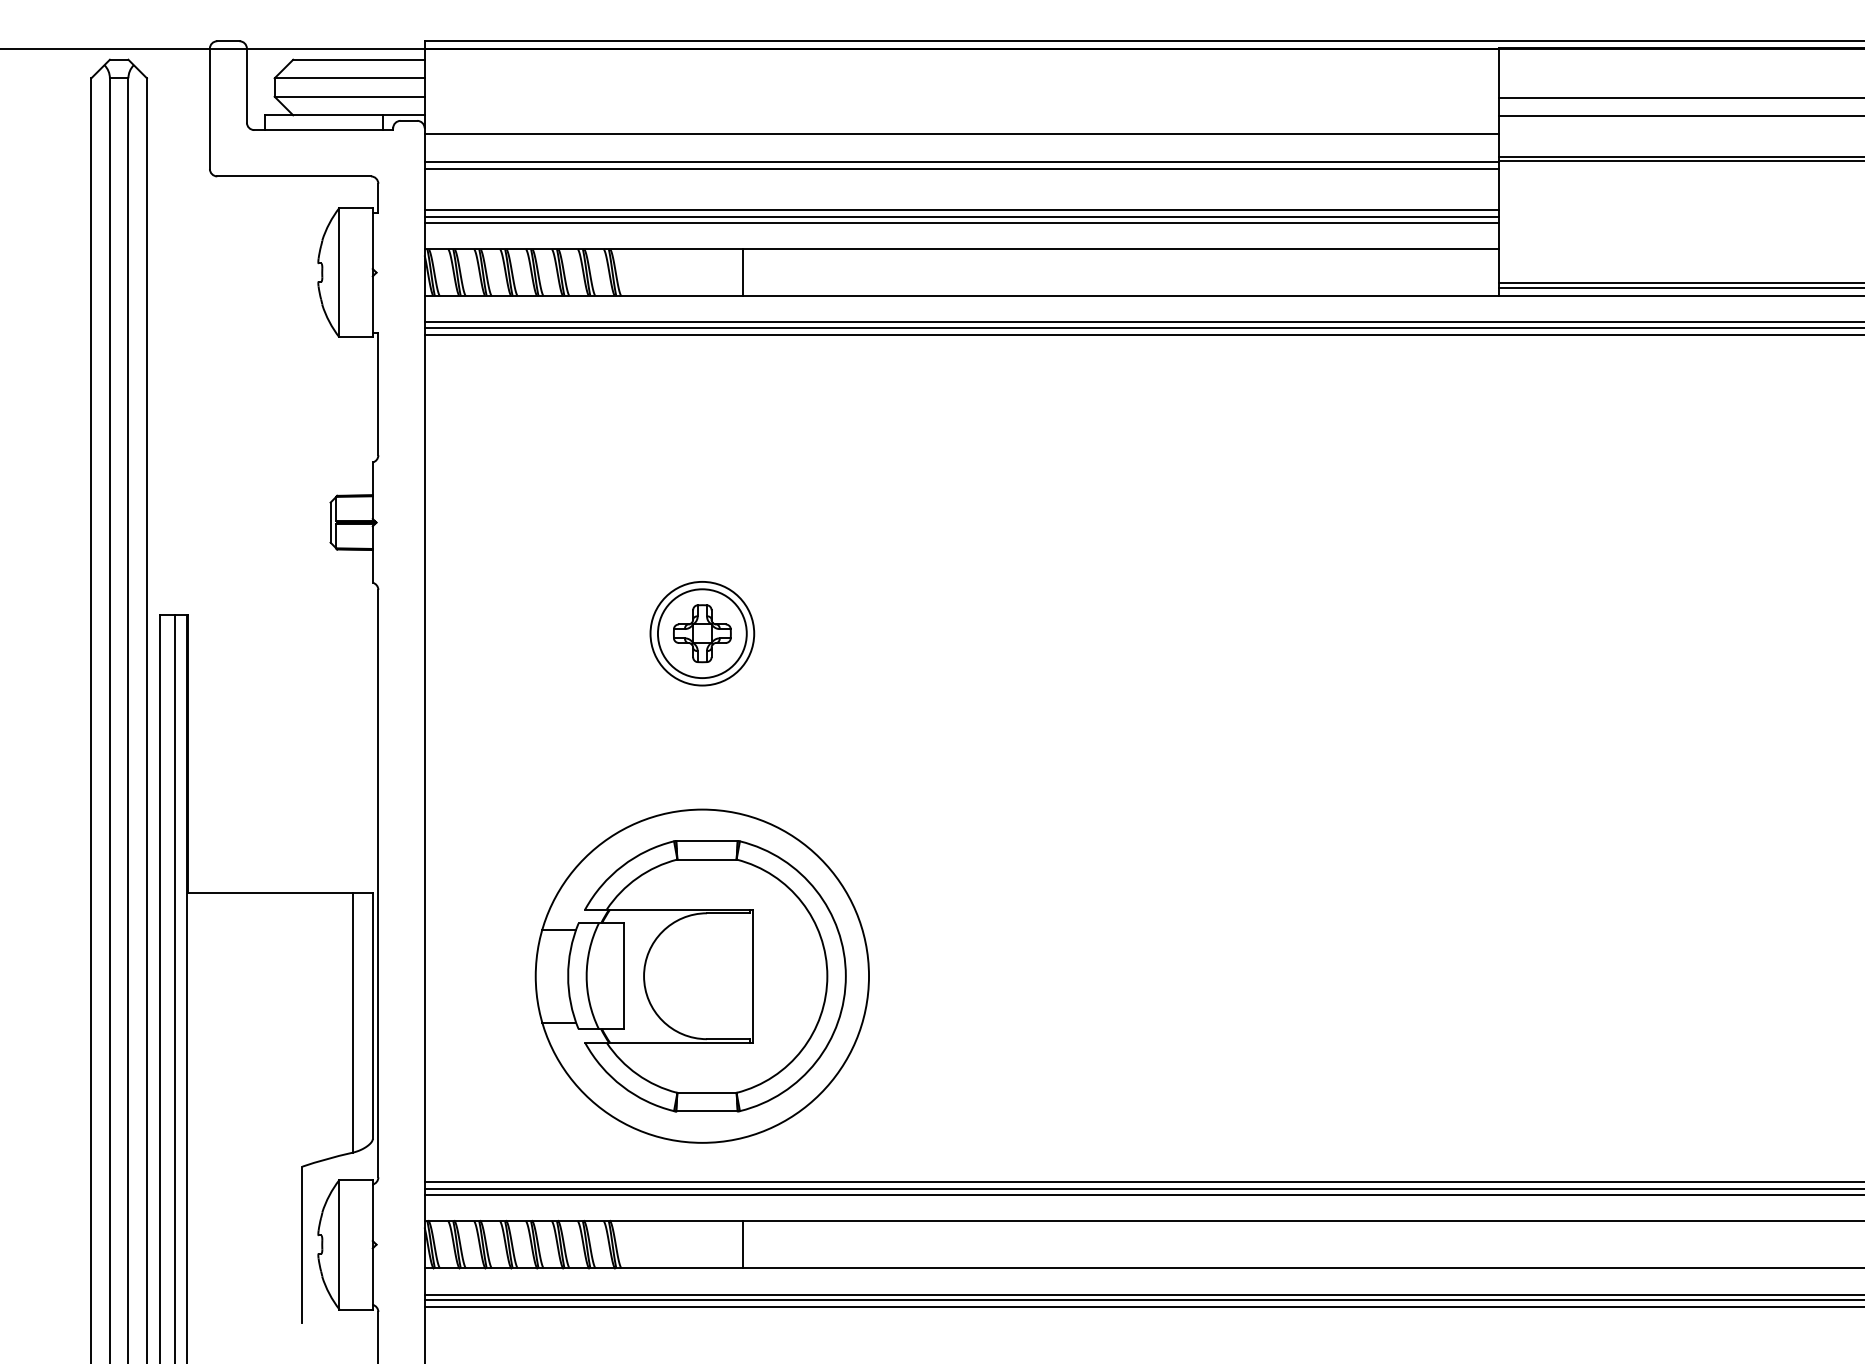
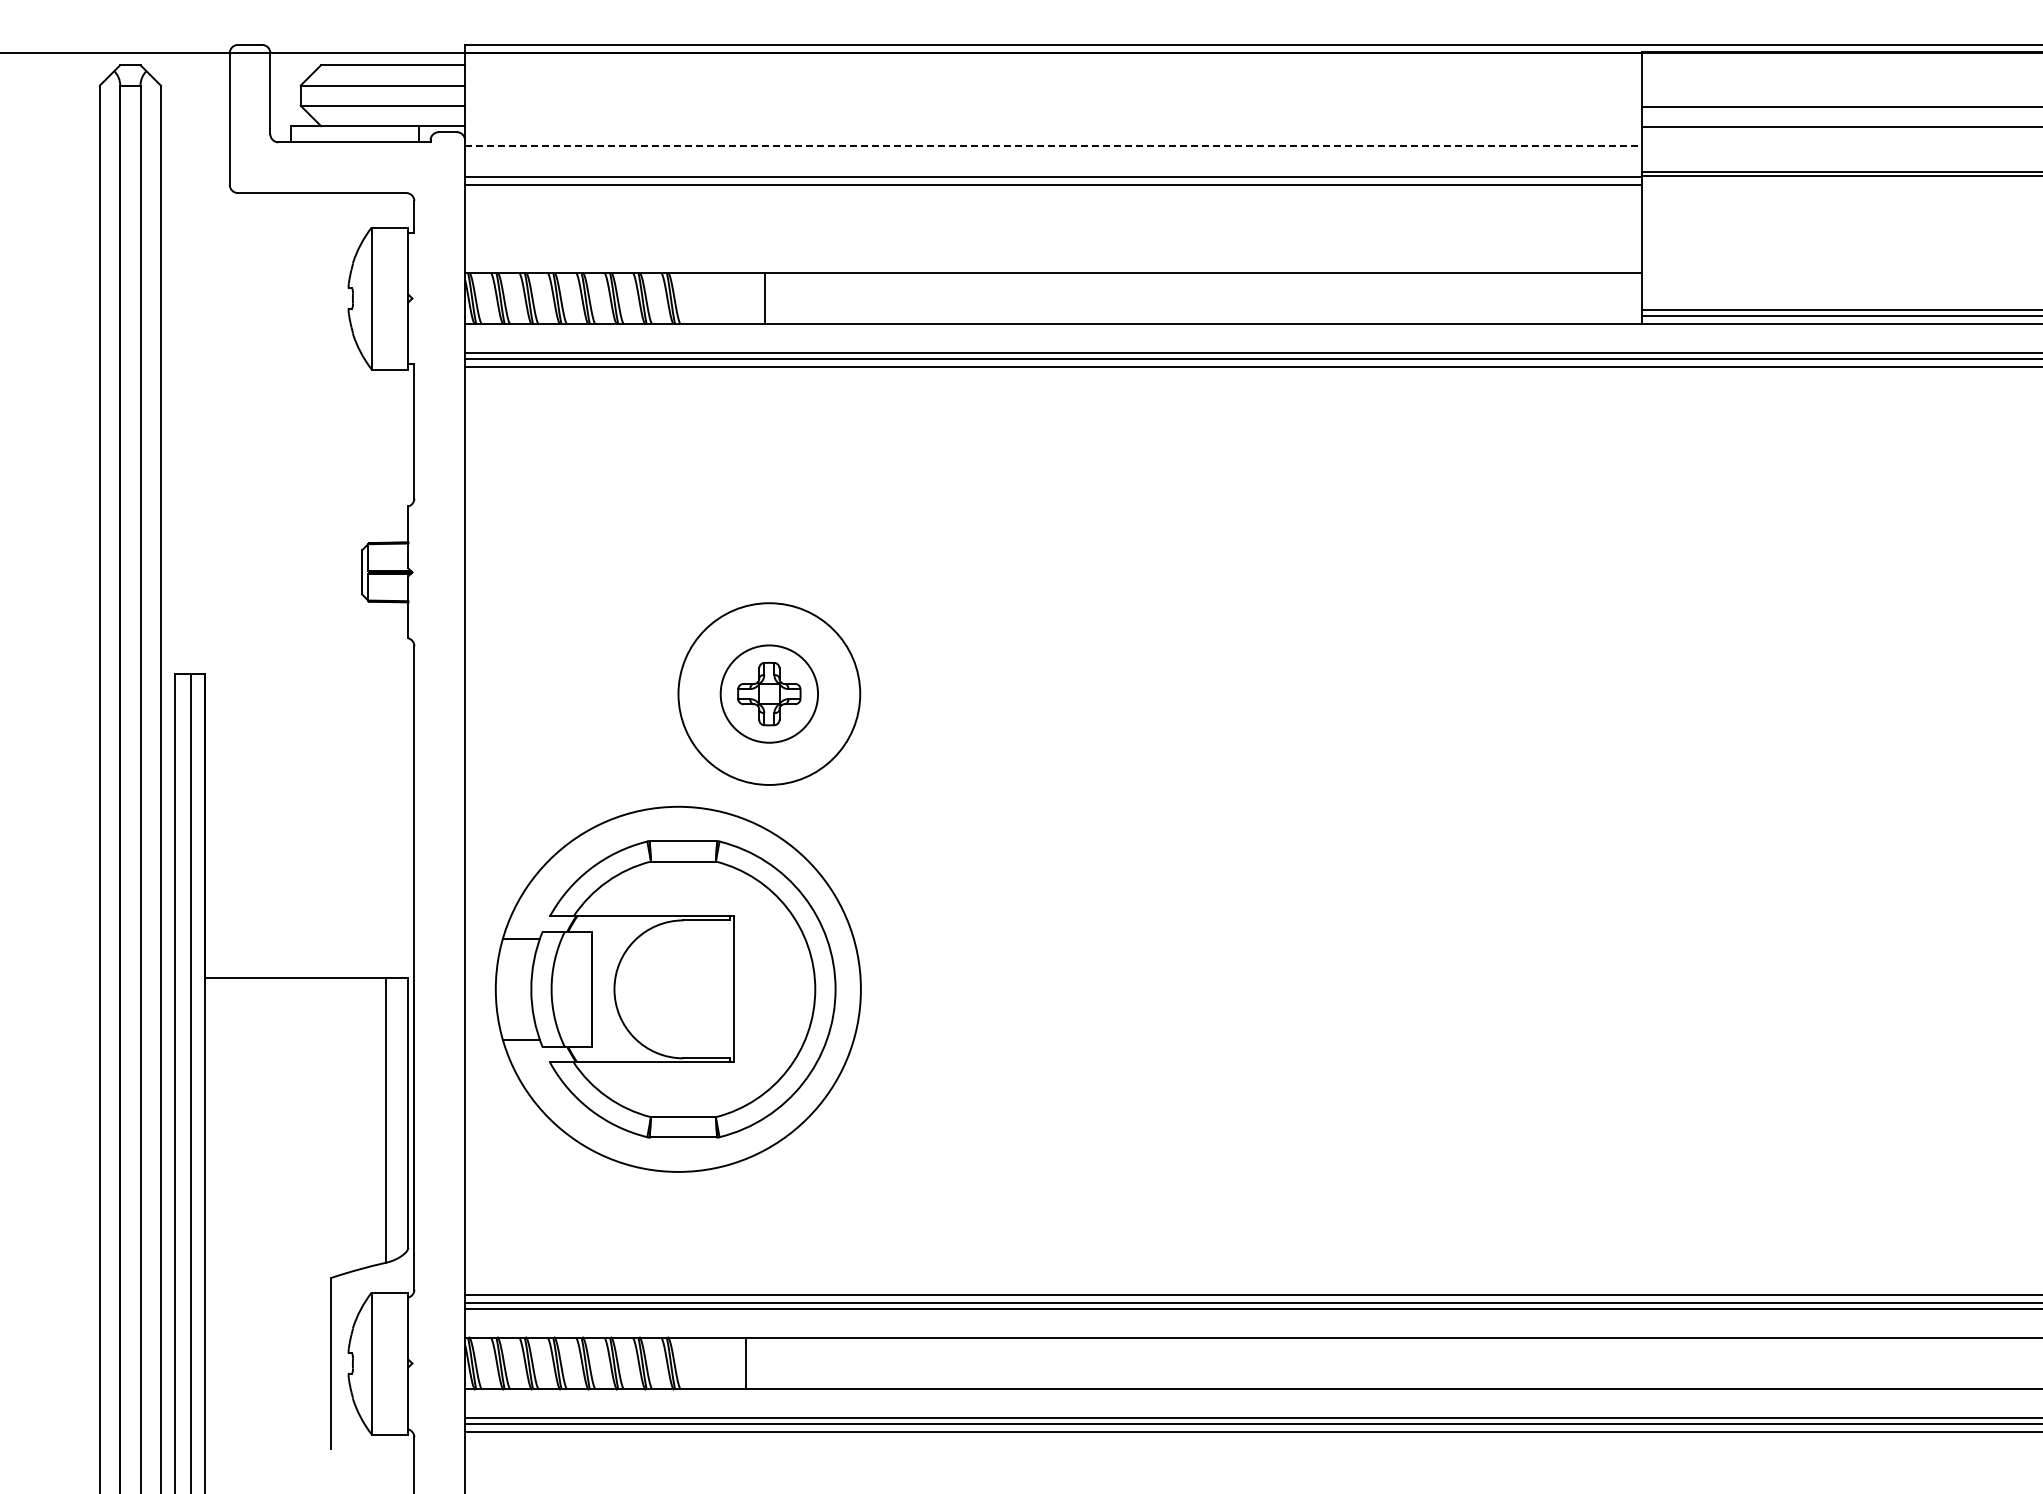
line: (961, 133) -> (1053, 146), solid -> dashed
line: (961, 209) -> (1053, 229), removed
line: (961, 216) -> (1053, 237), removed
line: (961, 223) -> (1053, 244), removed
line: (743, 272) -> (765, 298), moved
circle: (702, 633) -> (769, 693), size x1.6
part: (701, 975) -> (677, 988), moved
line: (743, 1244) -> (746, 1363), moved

